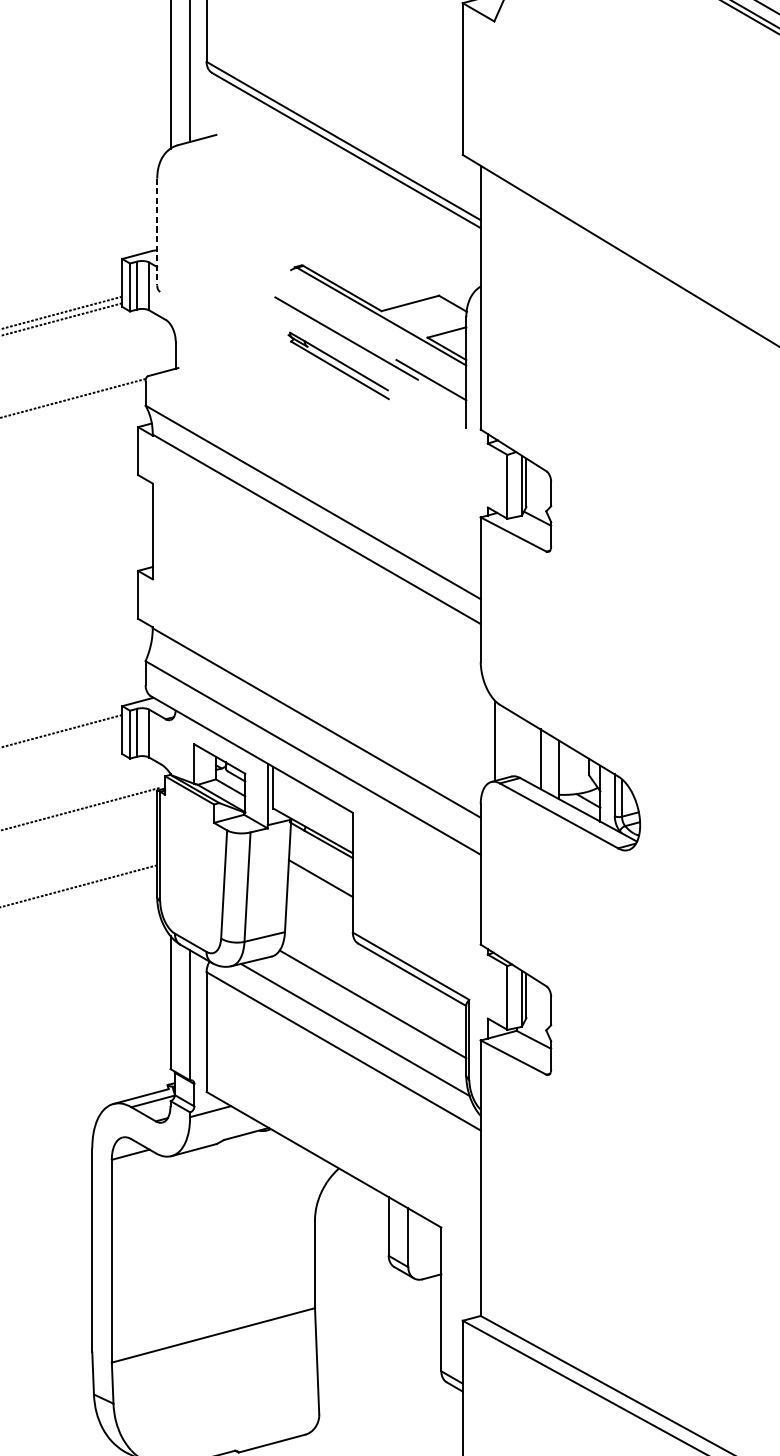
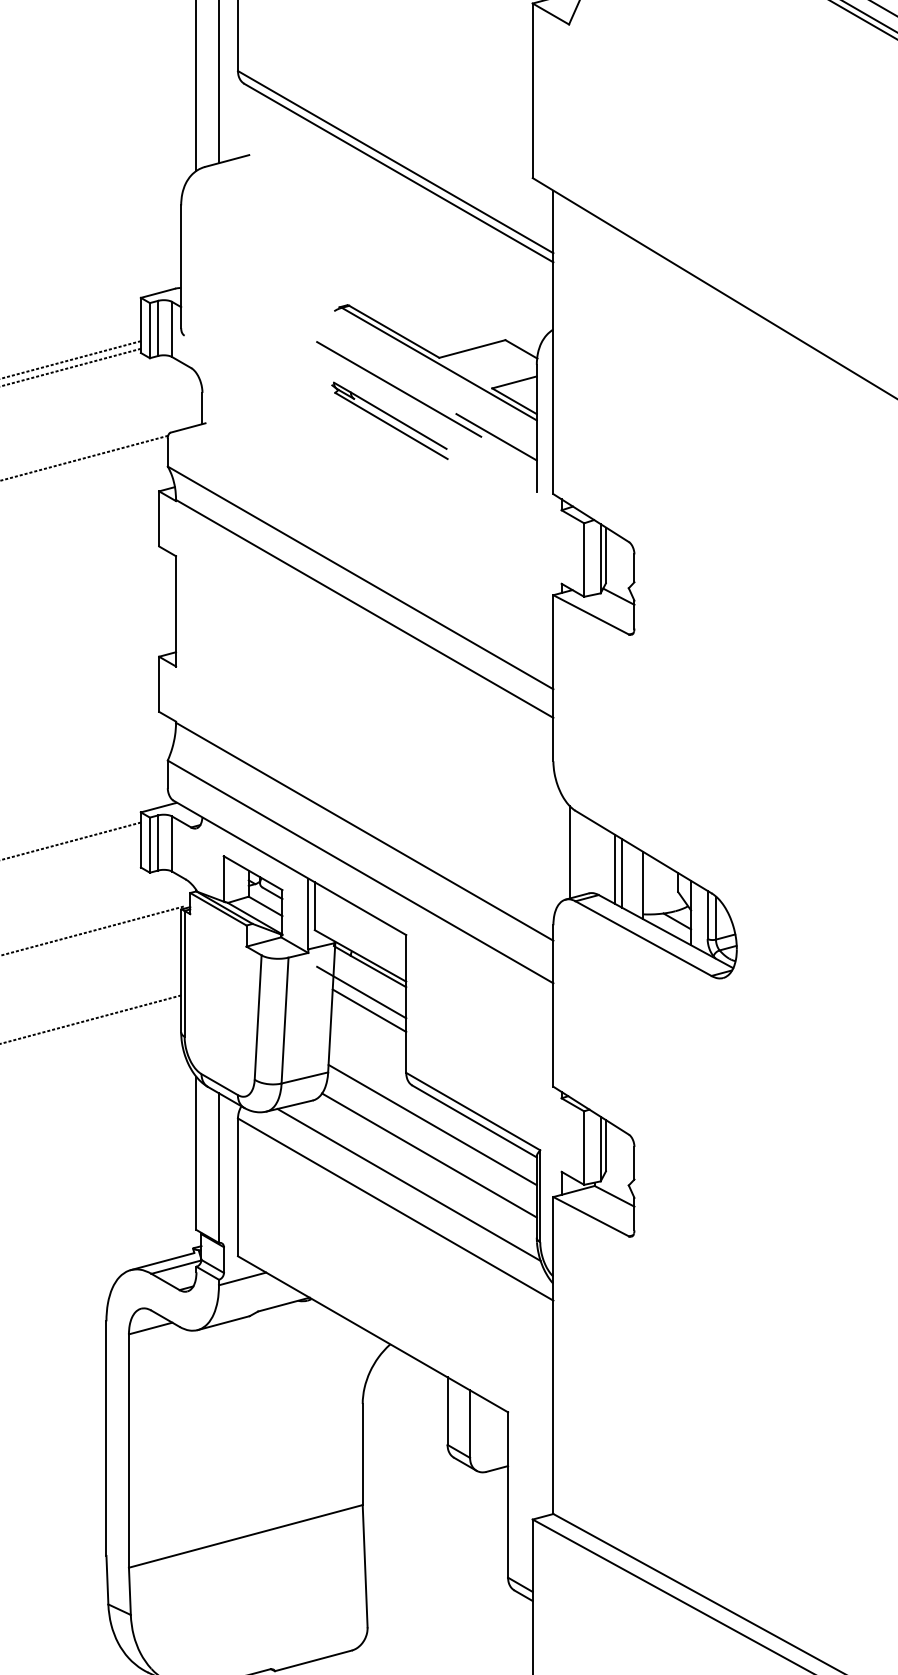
line: (157, 232) -> (181, 267), dashed -> solid
line: (534, 755) -> (615, 869), added
line: (313, 862) -> (361, 992), added
line: (375, 977) -> (432, 1124), added

